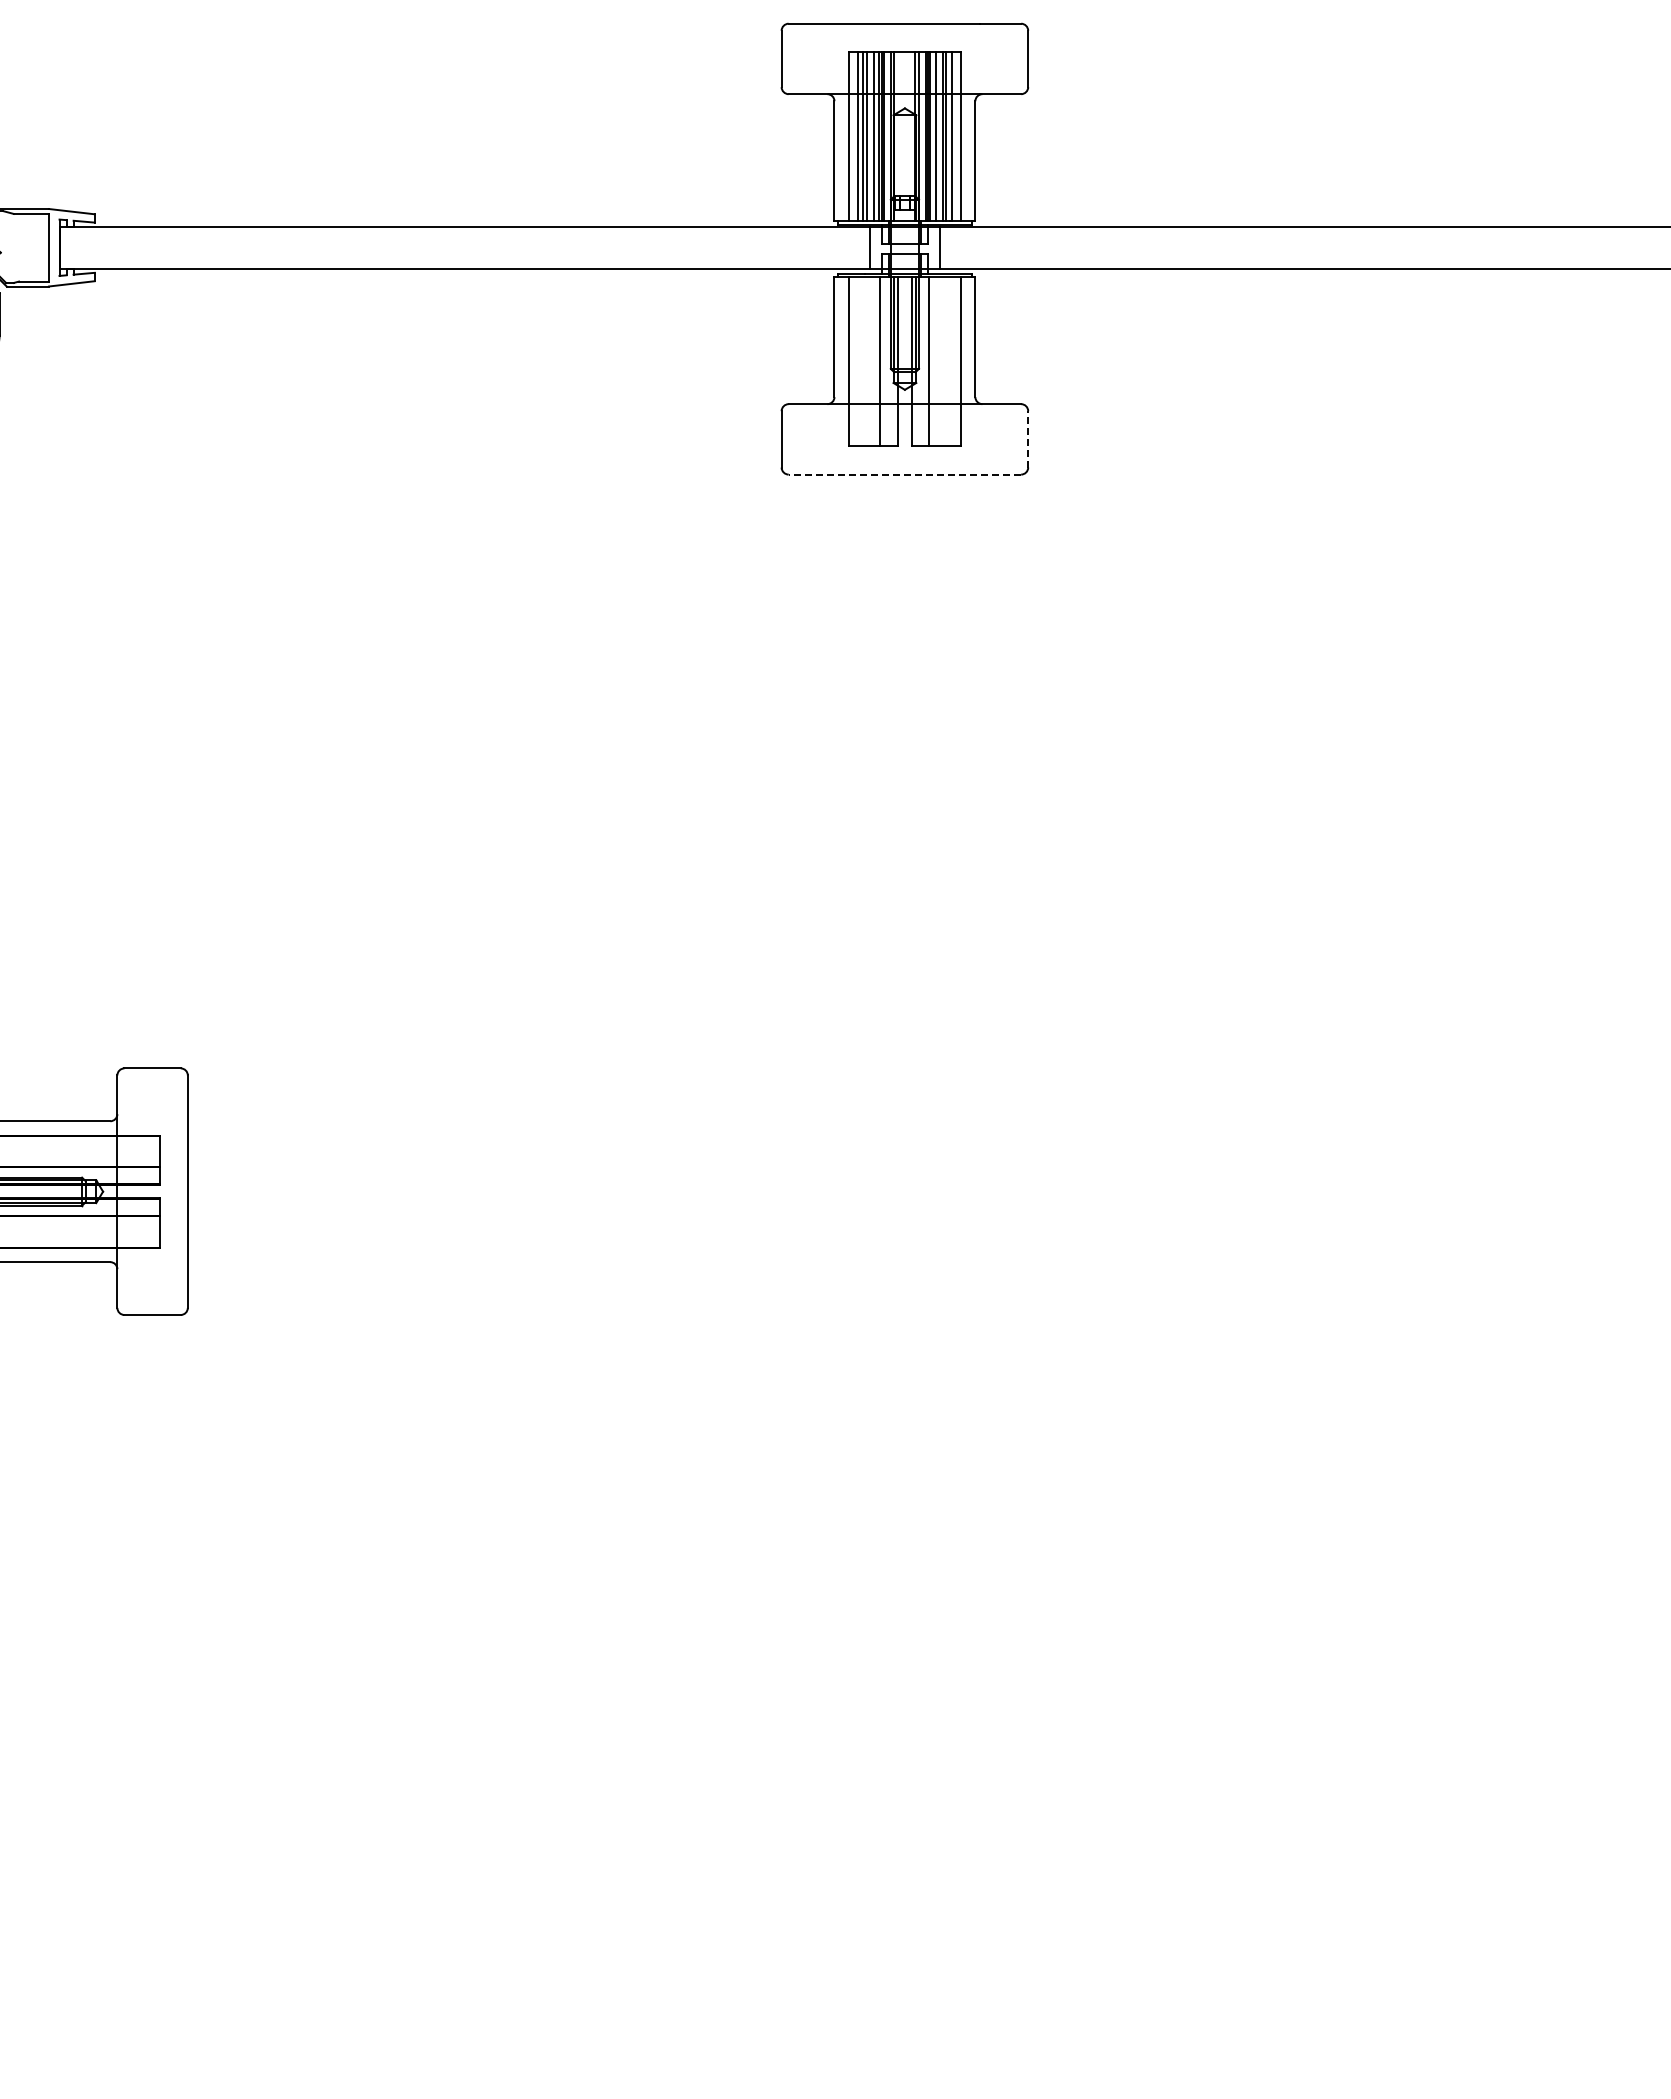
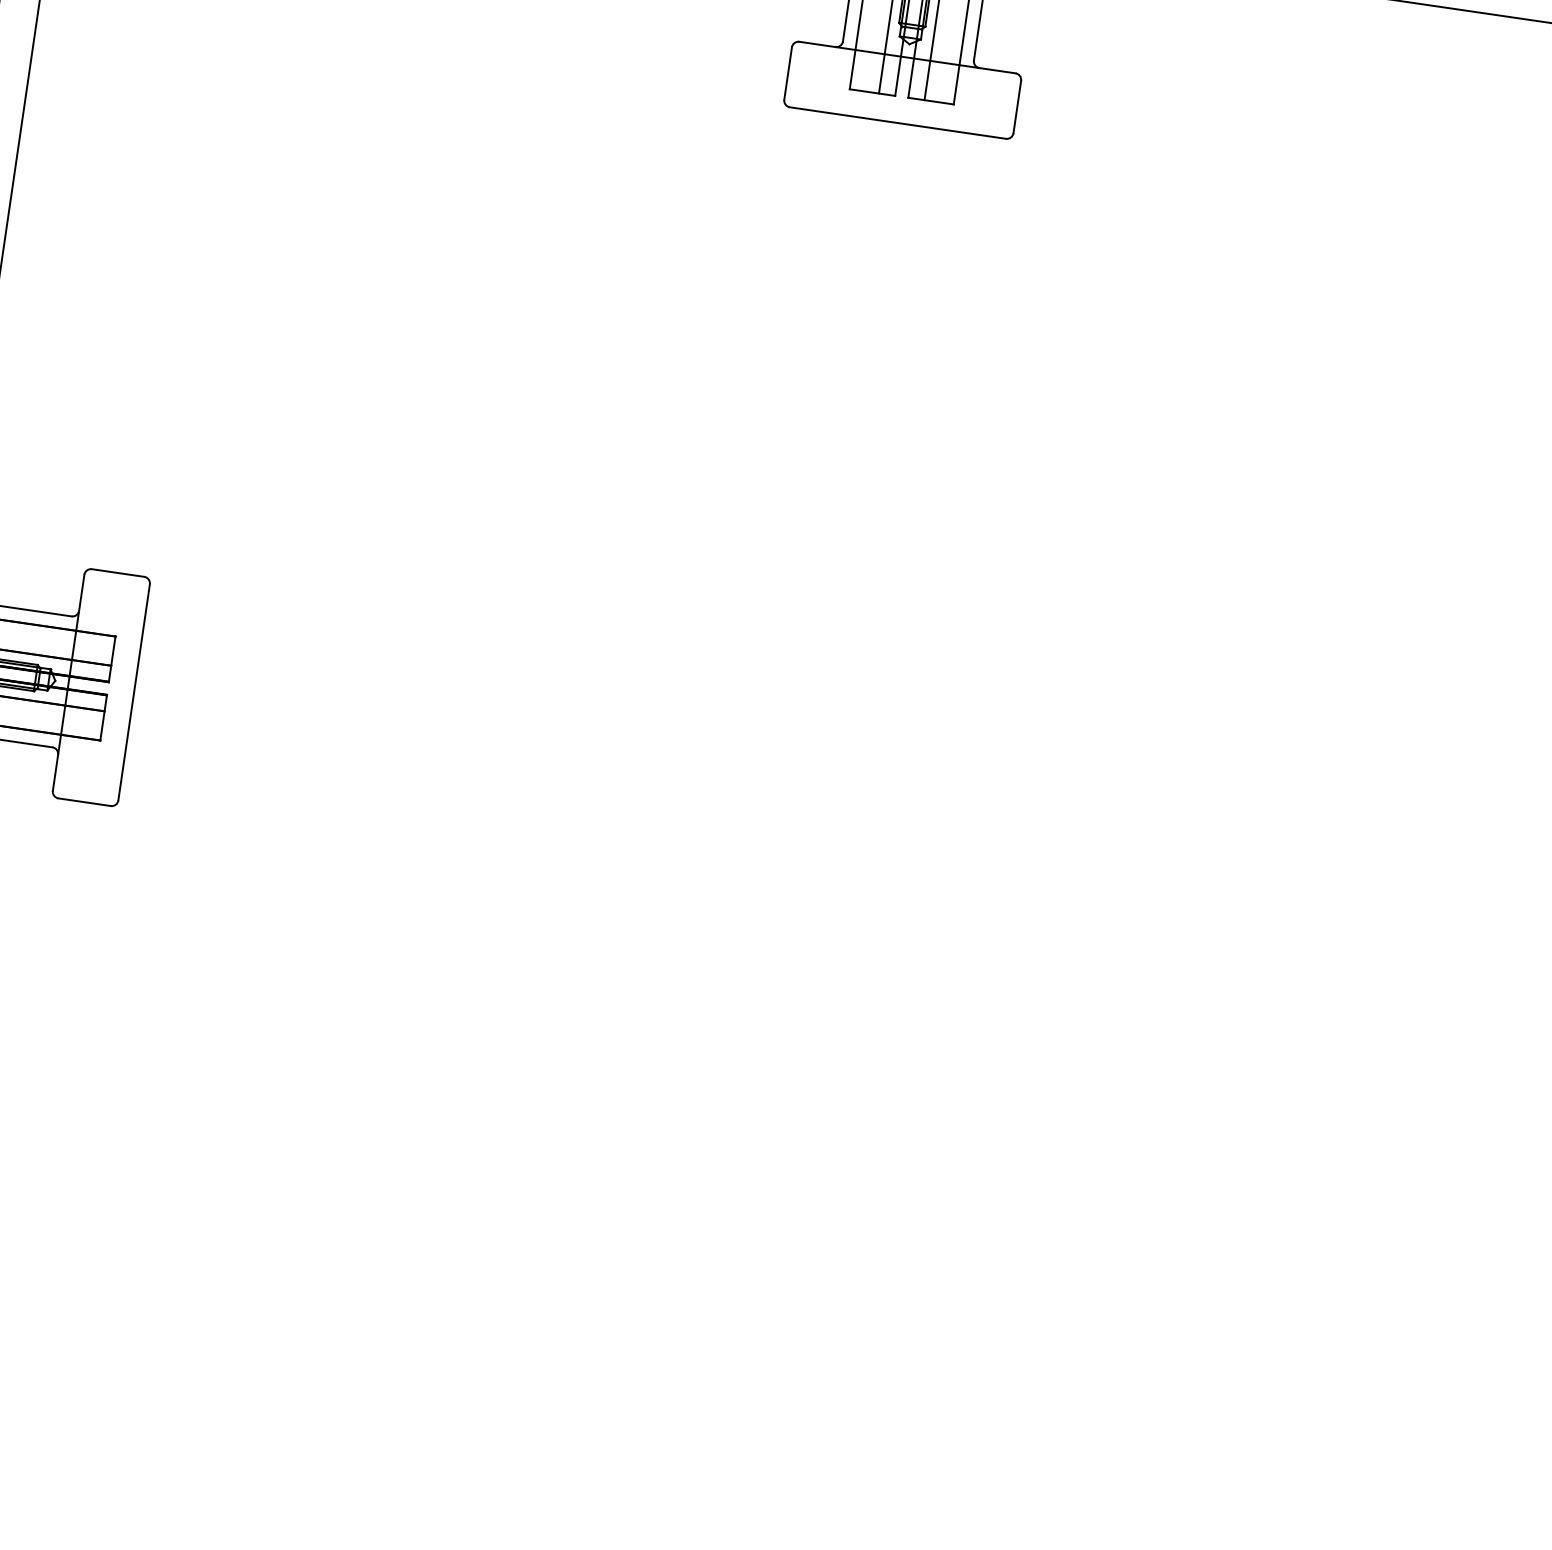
line: (1028, 438) -> (1017, 106), dashed -> solid
line: (904, 474) -> (897, 122), dashed -> solid

